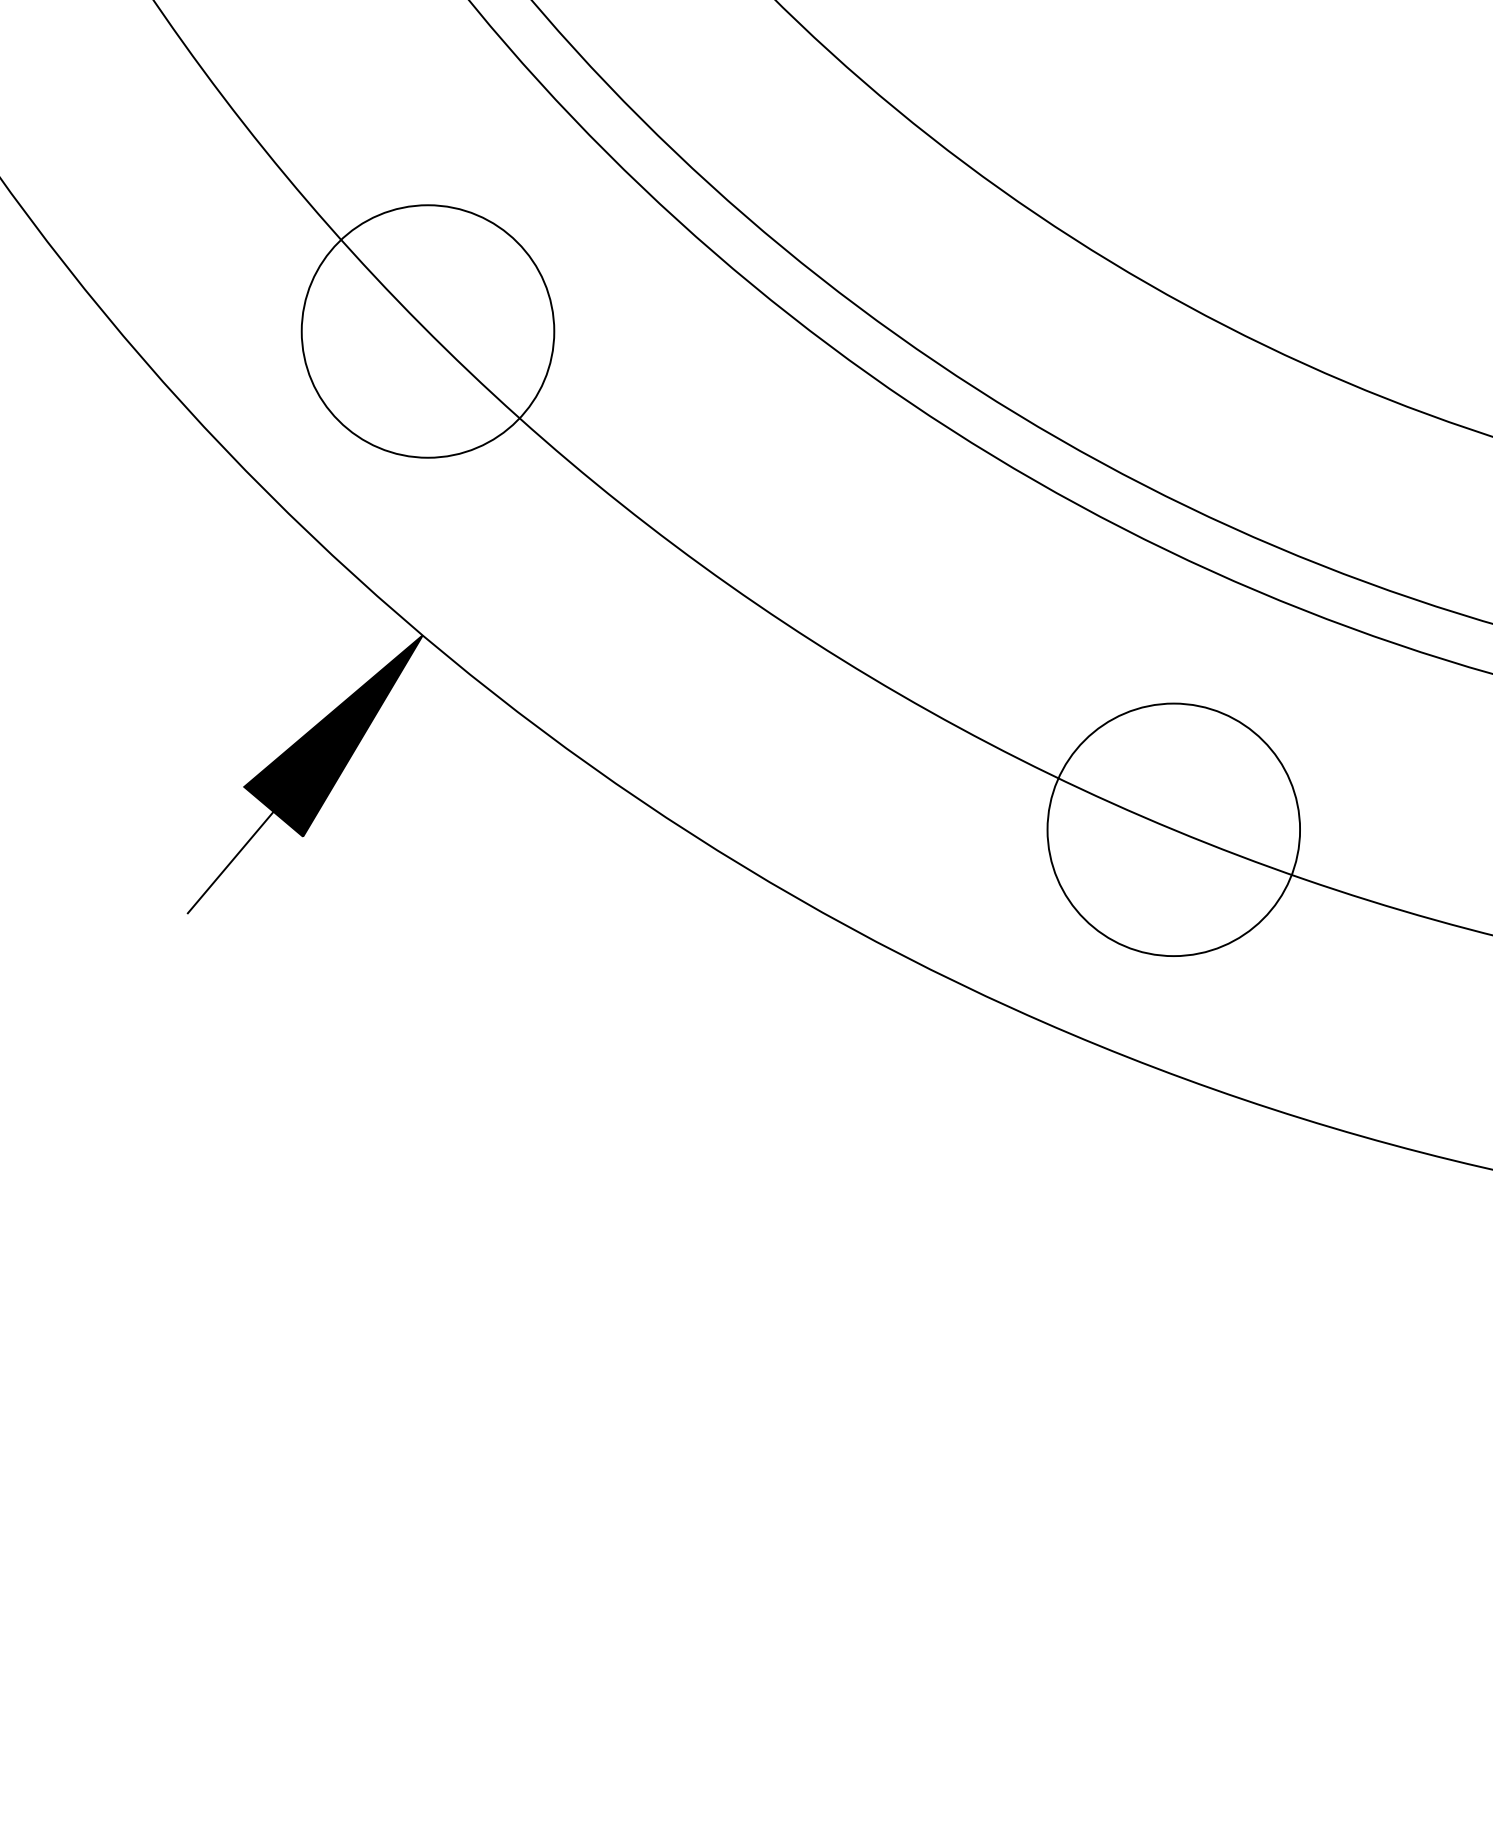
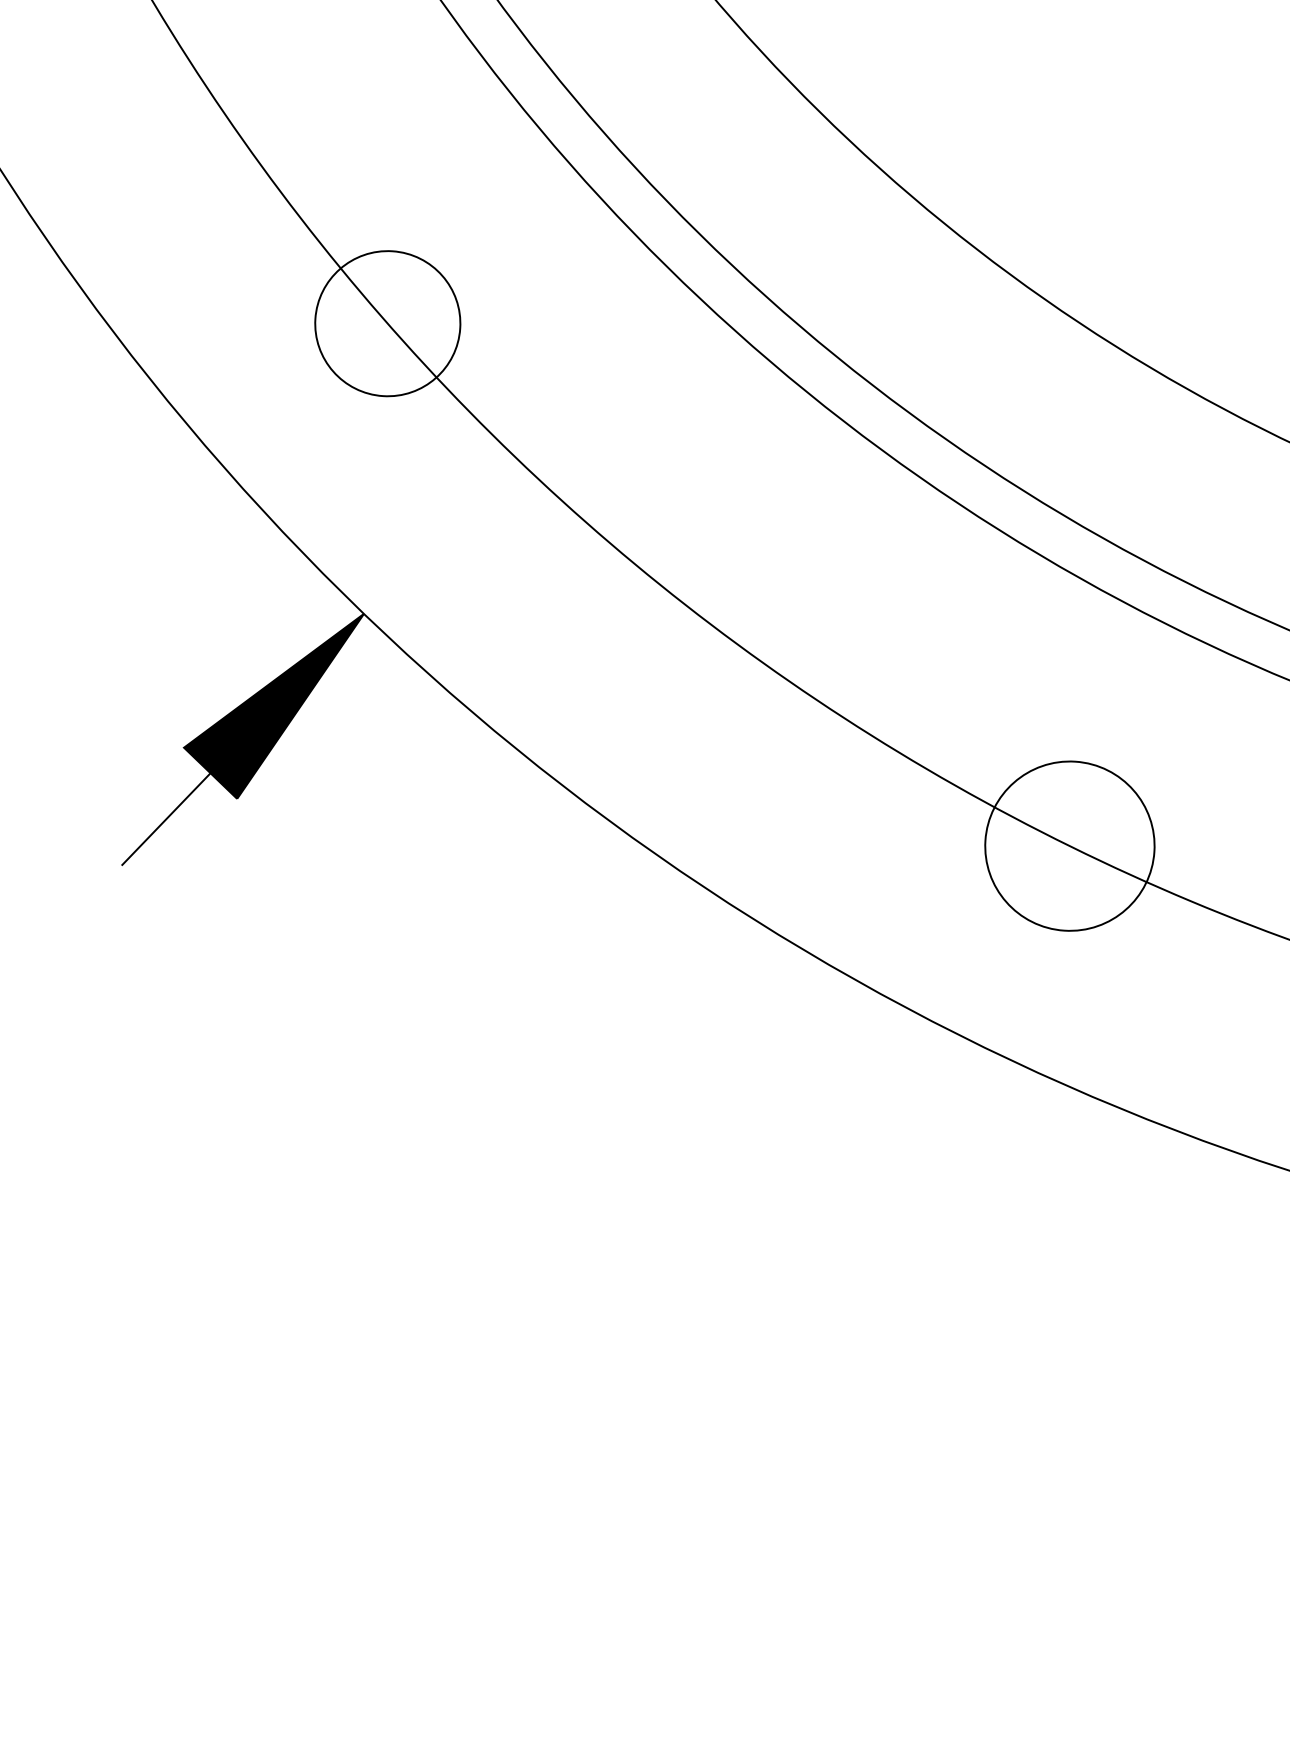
circle: (427, 331) -> (387, 323), size x0.6
circle: (1173, 829) -> (1069, 845), size x0.7

